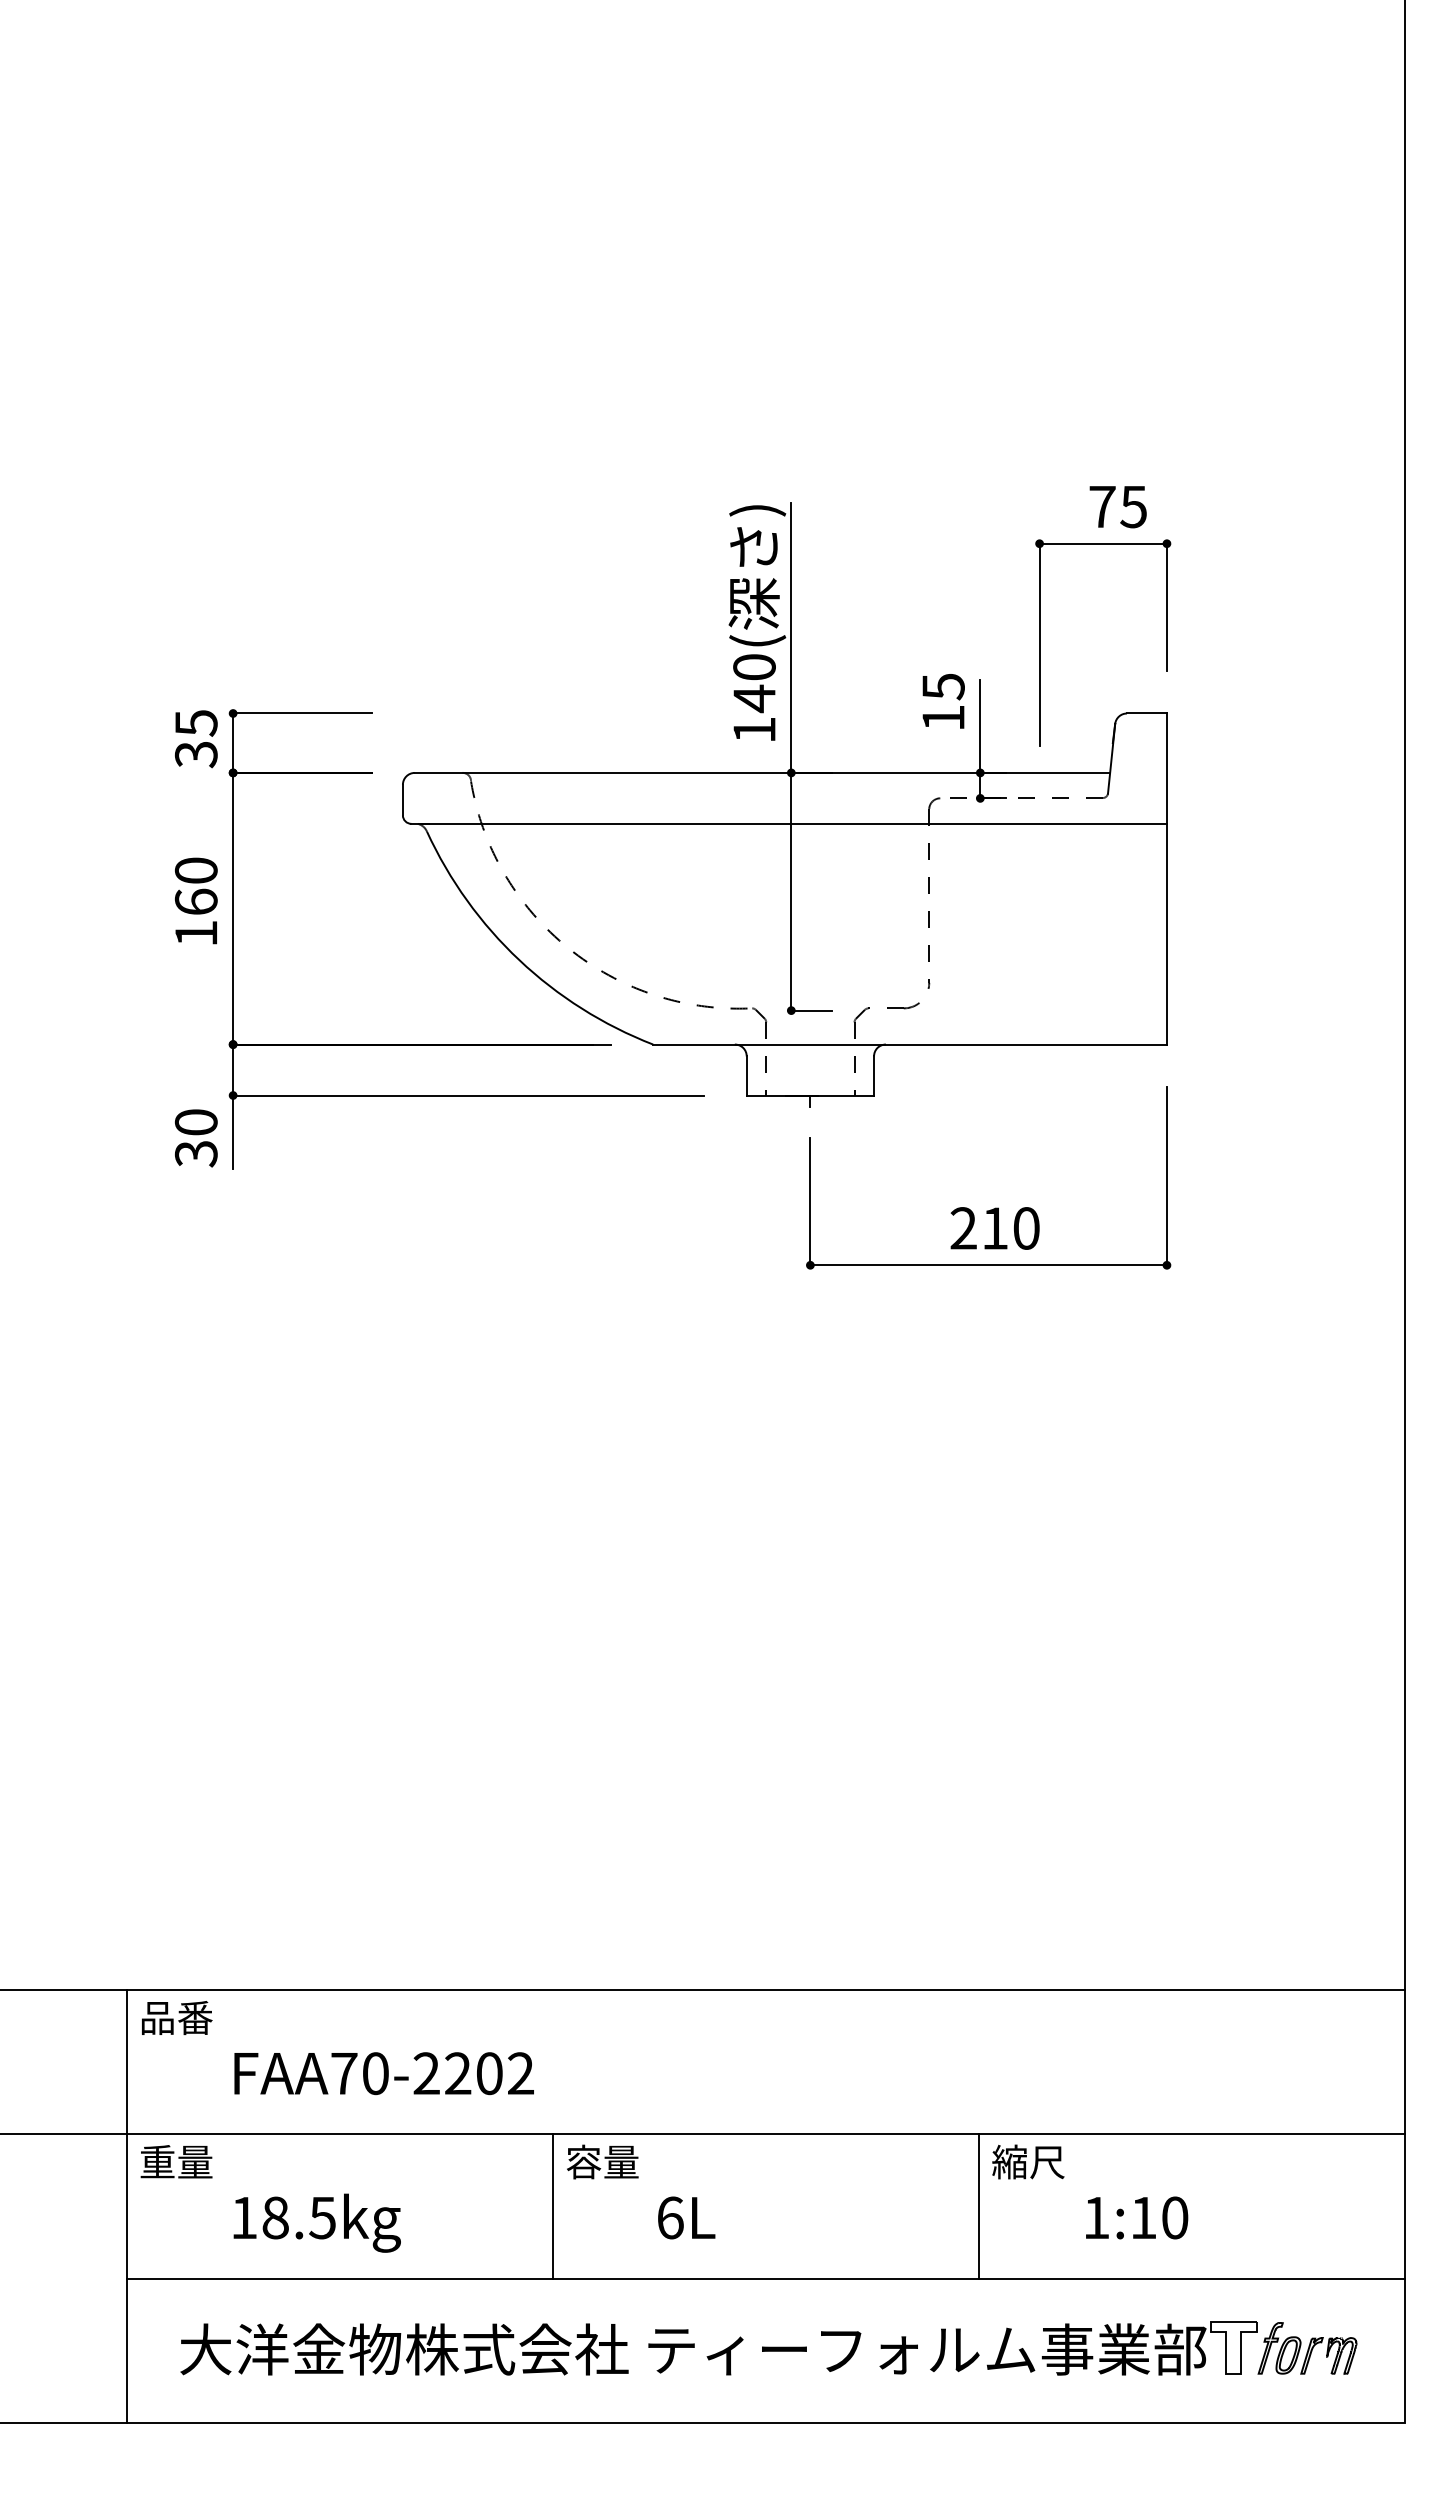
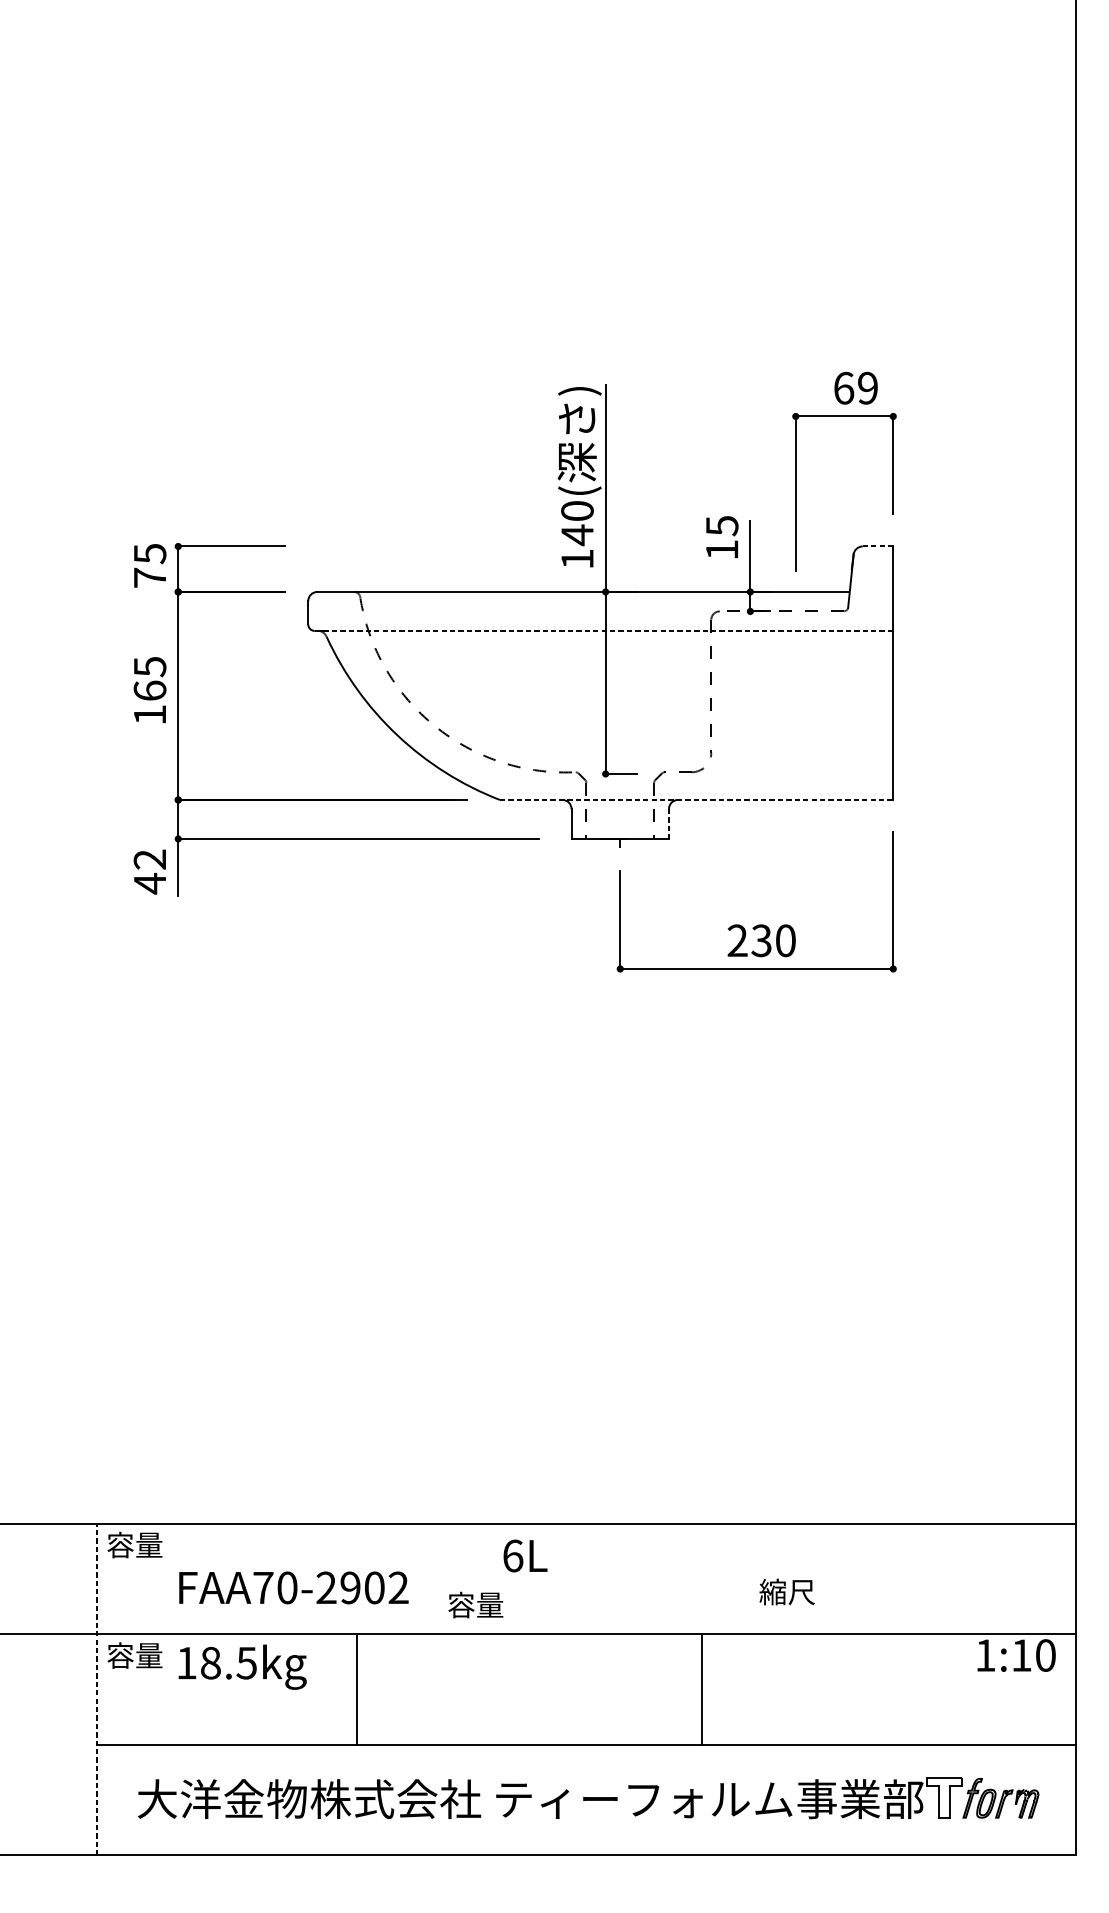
text: (1117, 506) -> (855, 387), 75 -> 69
line: (1146, 713) -> (877, 546), solid -> dashed
text: (195, 754) -> (149, 577), 35 -> 75
line: (789, 823) -> (604, 630), solid -> dashed
text: (195, 870) -> (149, 666), 160 -> 165
line: (910, 1044) -> (696, 799), solid -> dashed
line: (874, 1075) -> (669, 823), solid -> dashed
text: (195, 1138) -> (149, 871), 30 -> 42
text: (994, 1228) -> (761, 940), 210 -> 230
text: (176, 2017) -> (134, 1544), 品番 -> 容量
text: (458, 2073) -> (350, 1587), FAA70-2202 -> FAA70-2902
text: (157, 2161) -> (120, 1655), 重量 -> 容量
text: (602, 2161) -> (475, 1604), moved
text: (1028, 2161) -> (787, 1591), moved
line: (126, 2206) -> (96, 1689), solid -> dashed
line: (553, 2206) -> (357, 1689), moved
line: (979, 2206) -> (702, 1689), moved
text: (686, 2217) -> (525, 1555), moved
text: (1137, 2217) -> (1016, 1655), moved
text: (316, 2222) -> (242, 1666), moved

